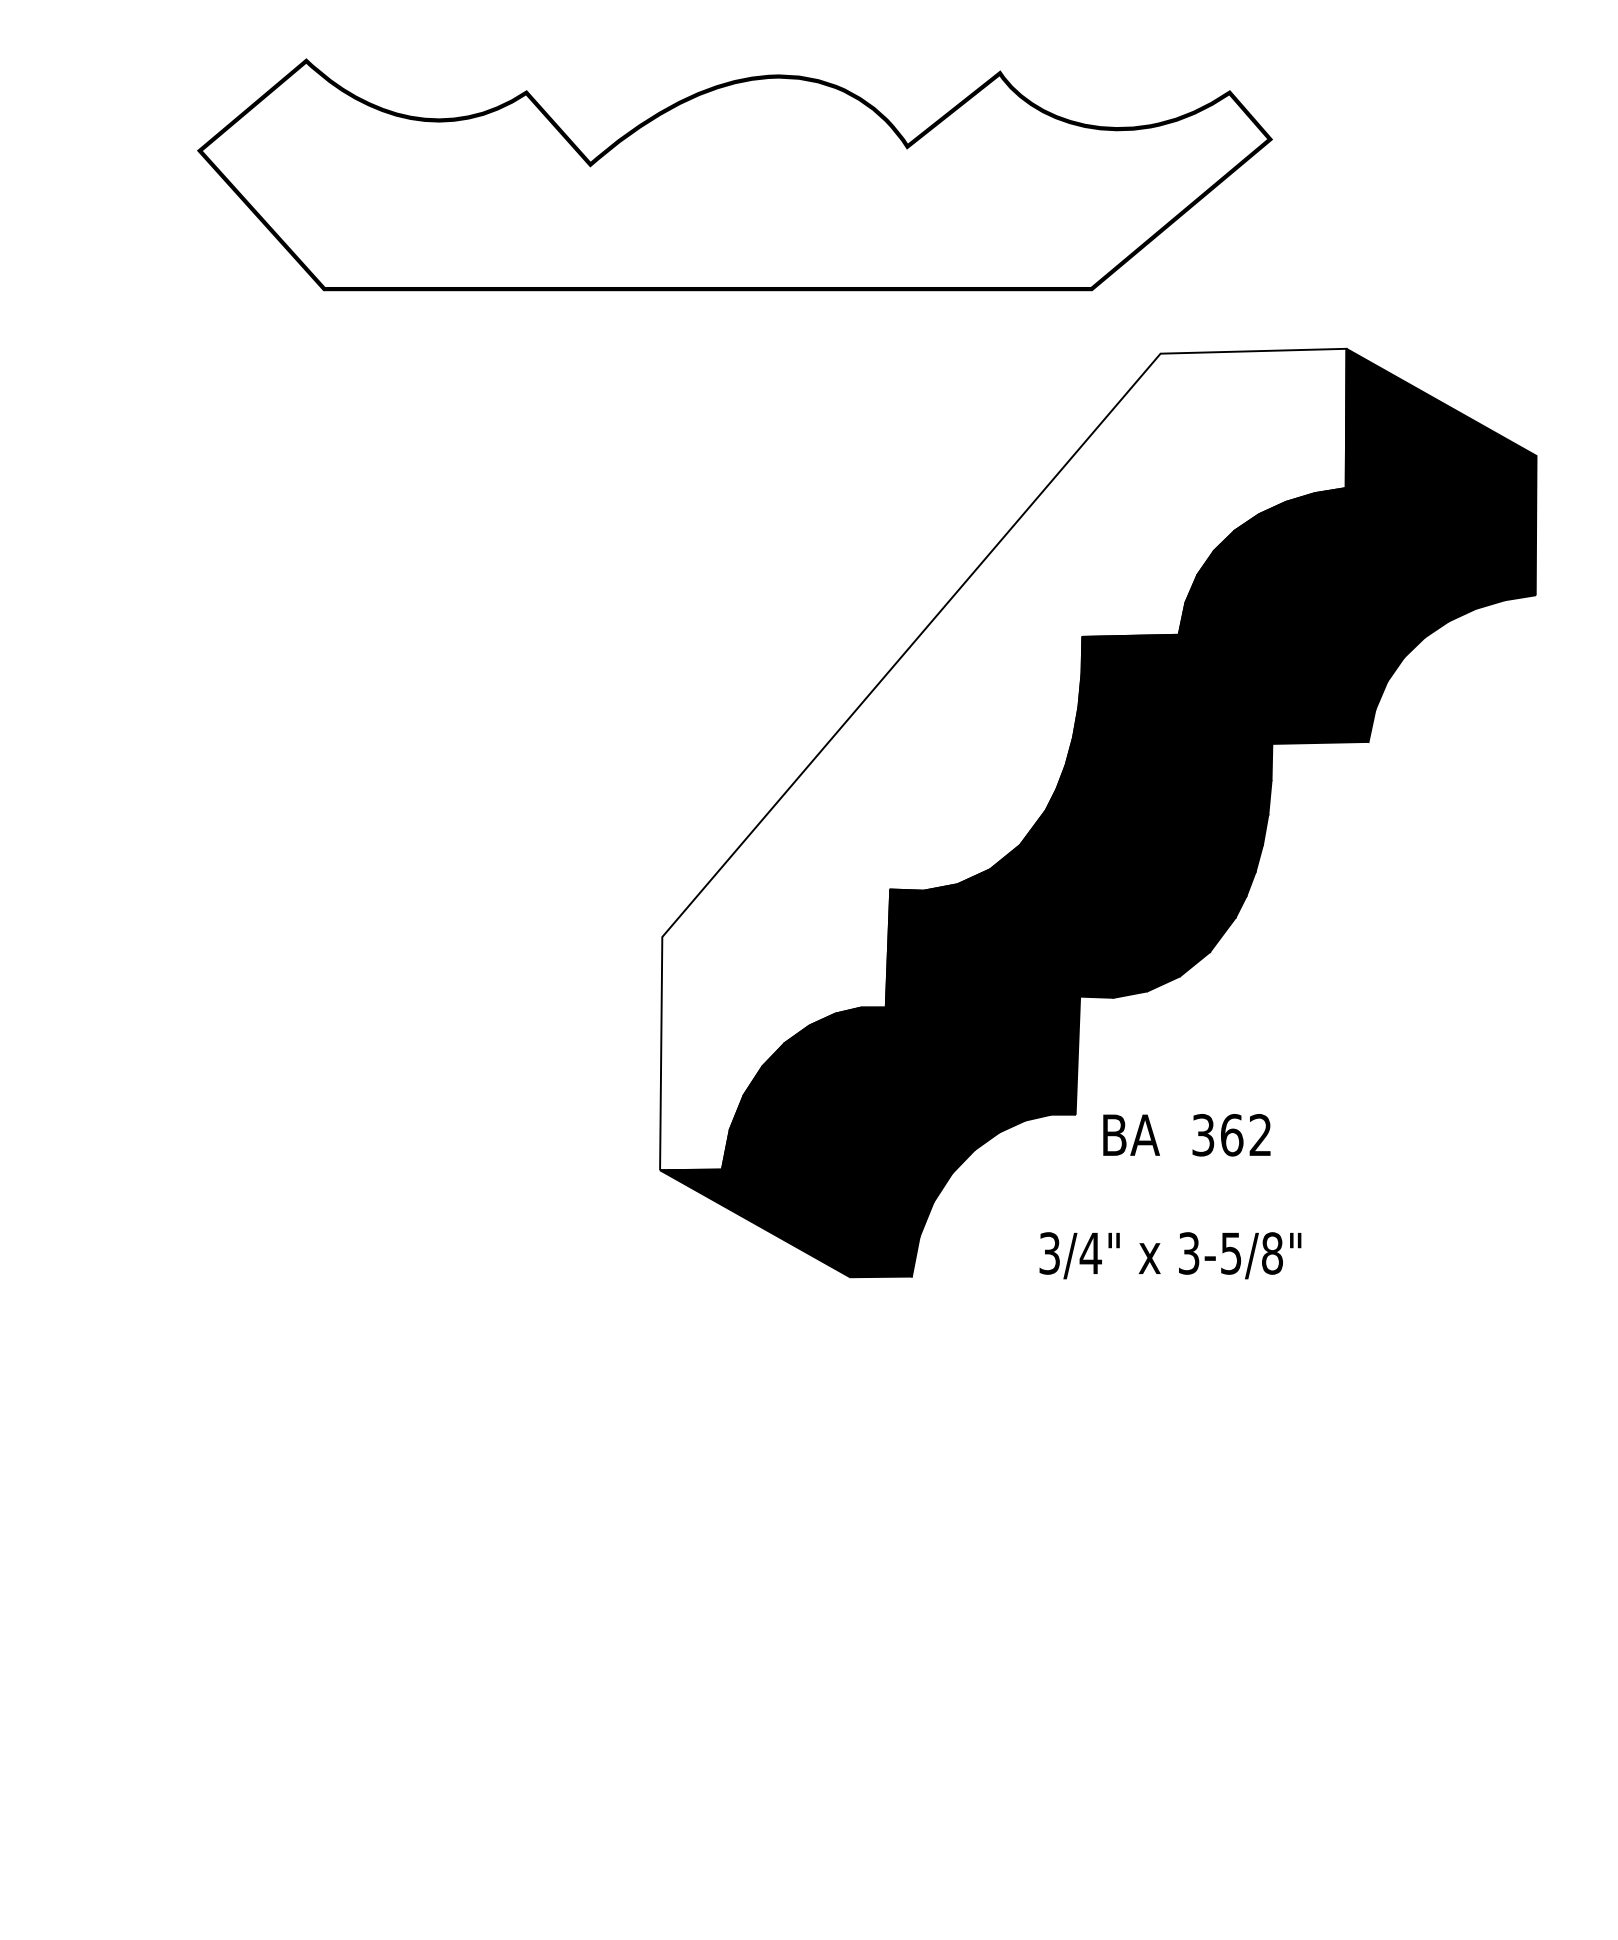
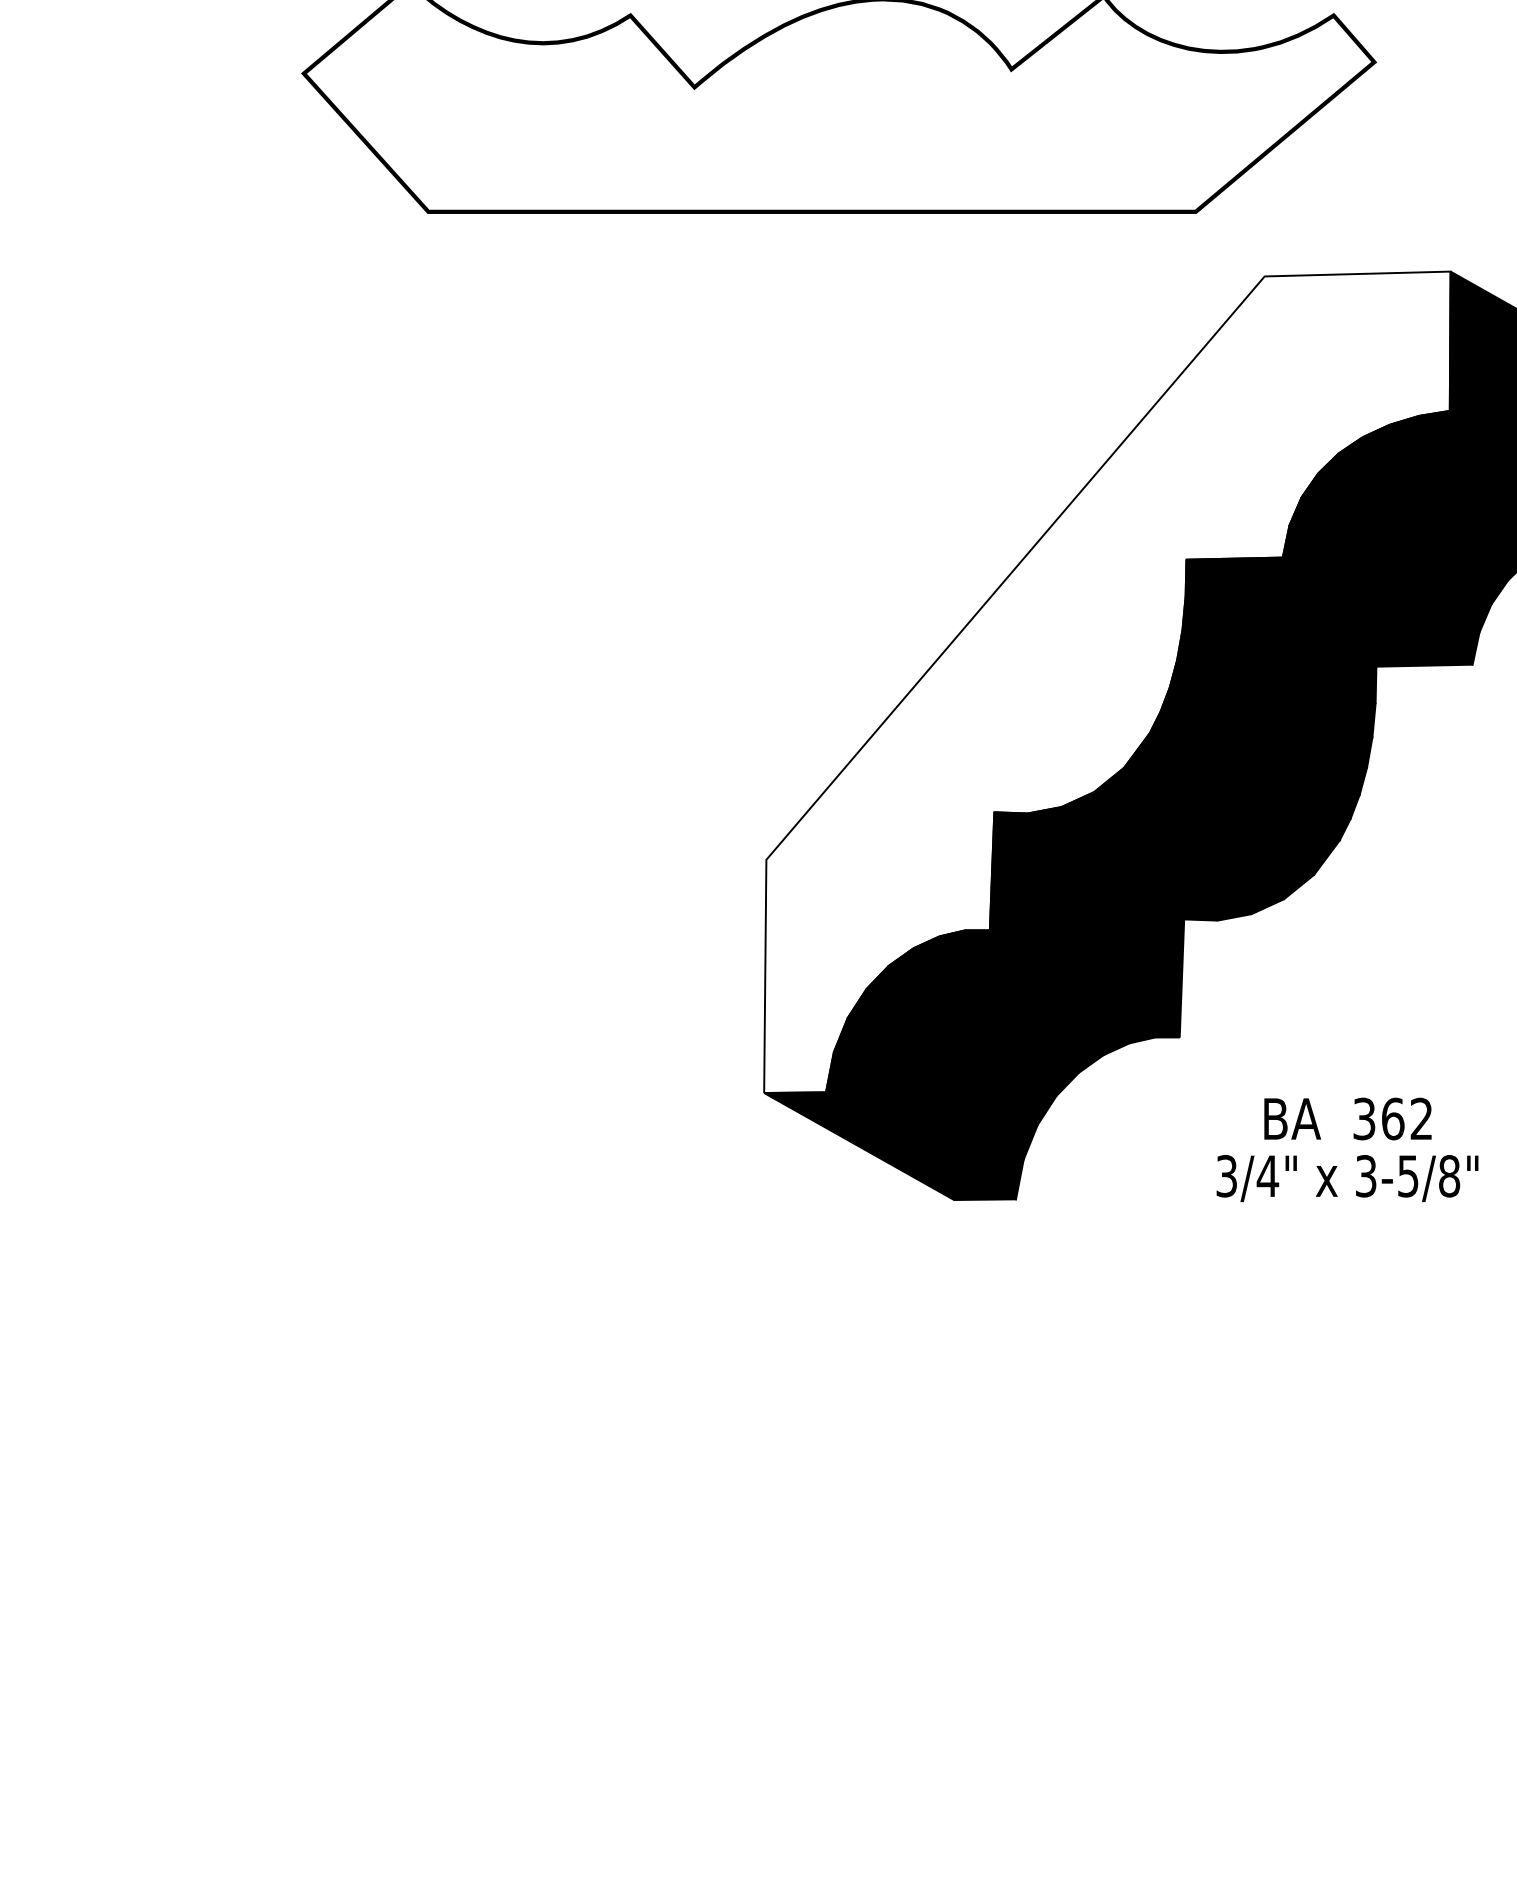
text: (1186, 1135) -> (1347, 1119), moved
text: (1170, 1255) -> (1347, 1178), moved

